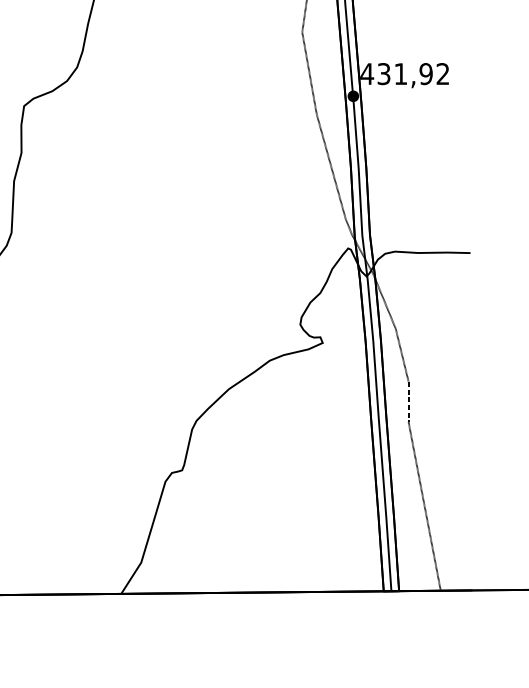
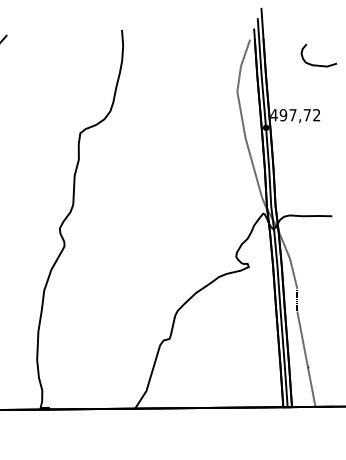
text: (403, 74) -> (294, 115), 431,92 -> 497,72

